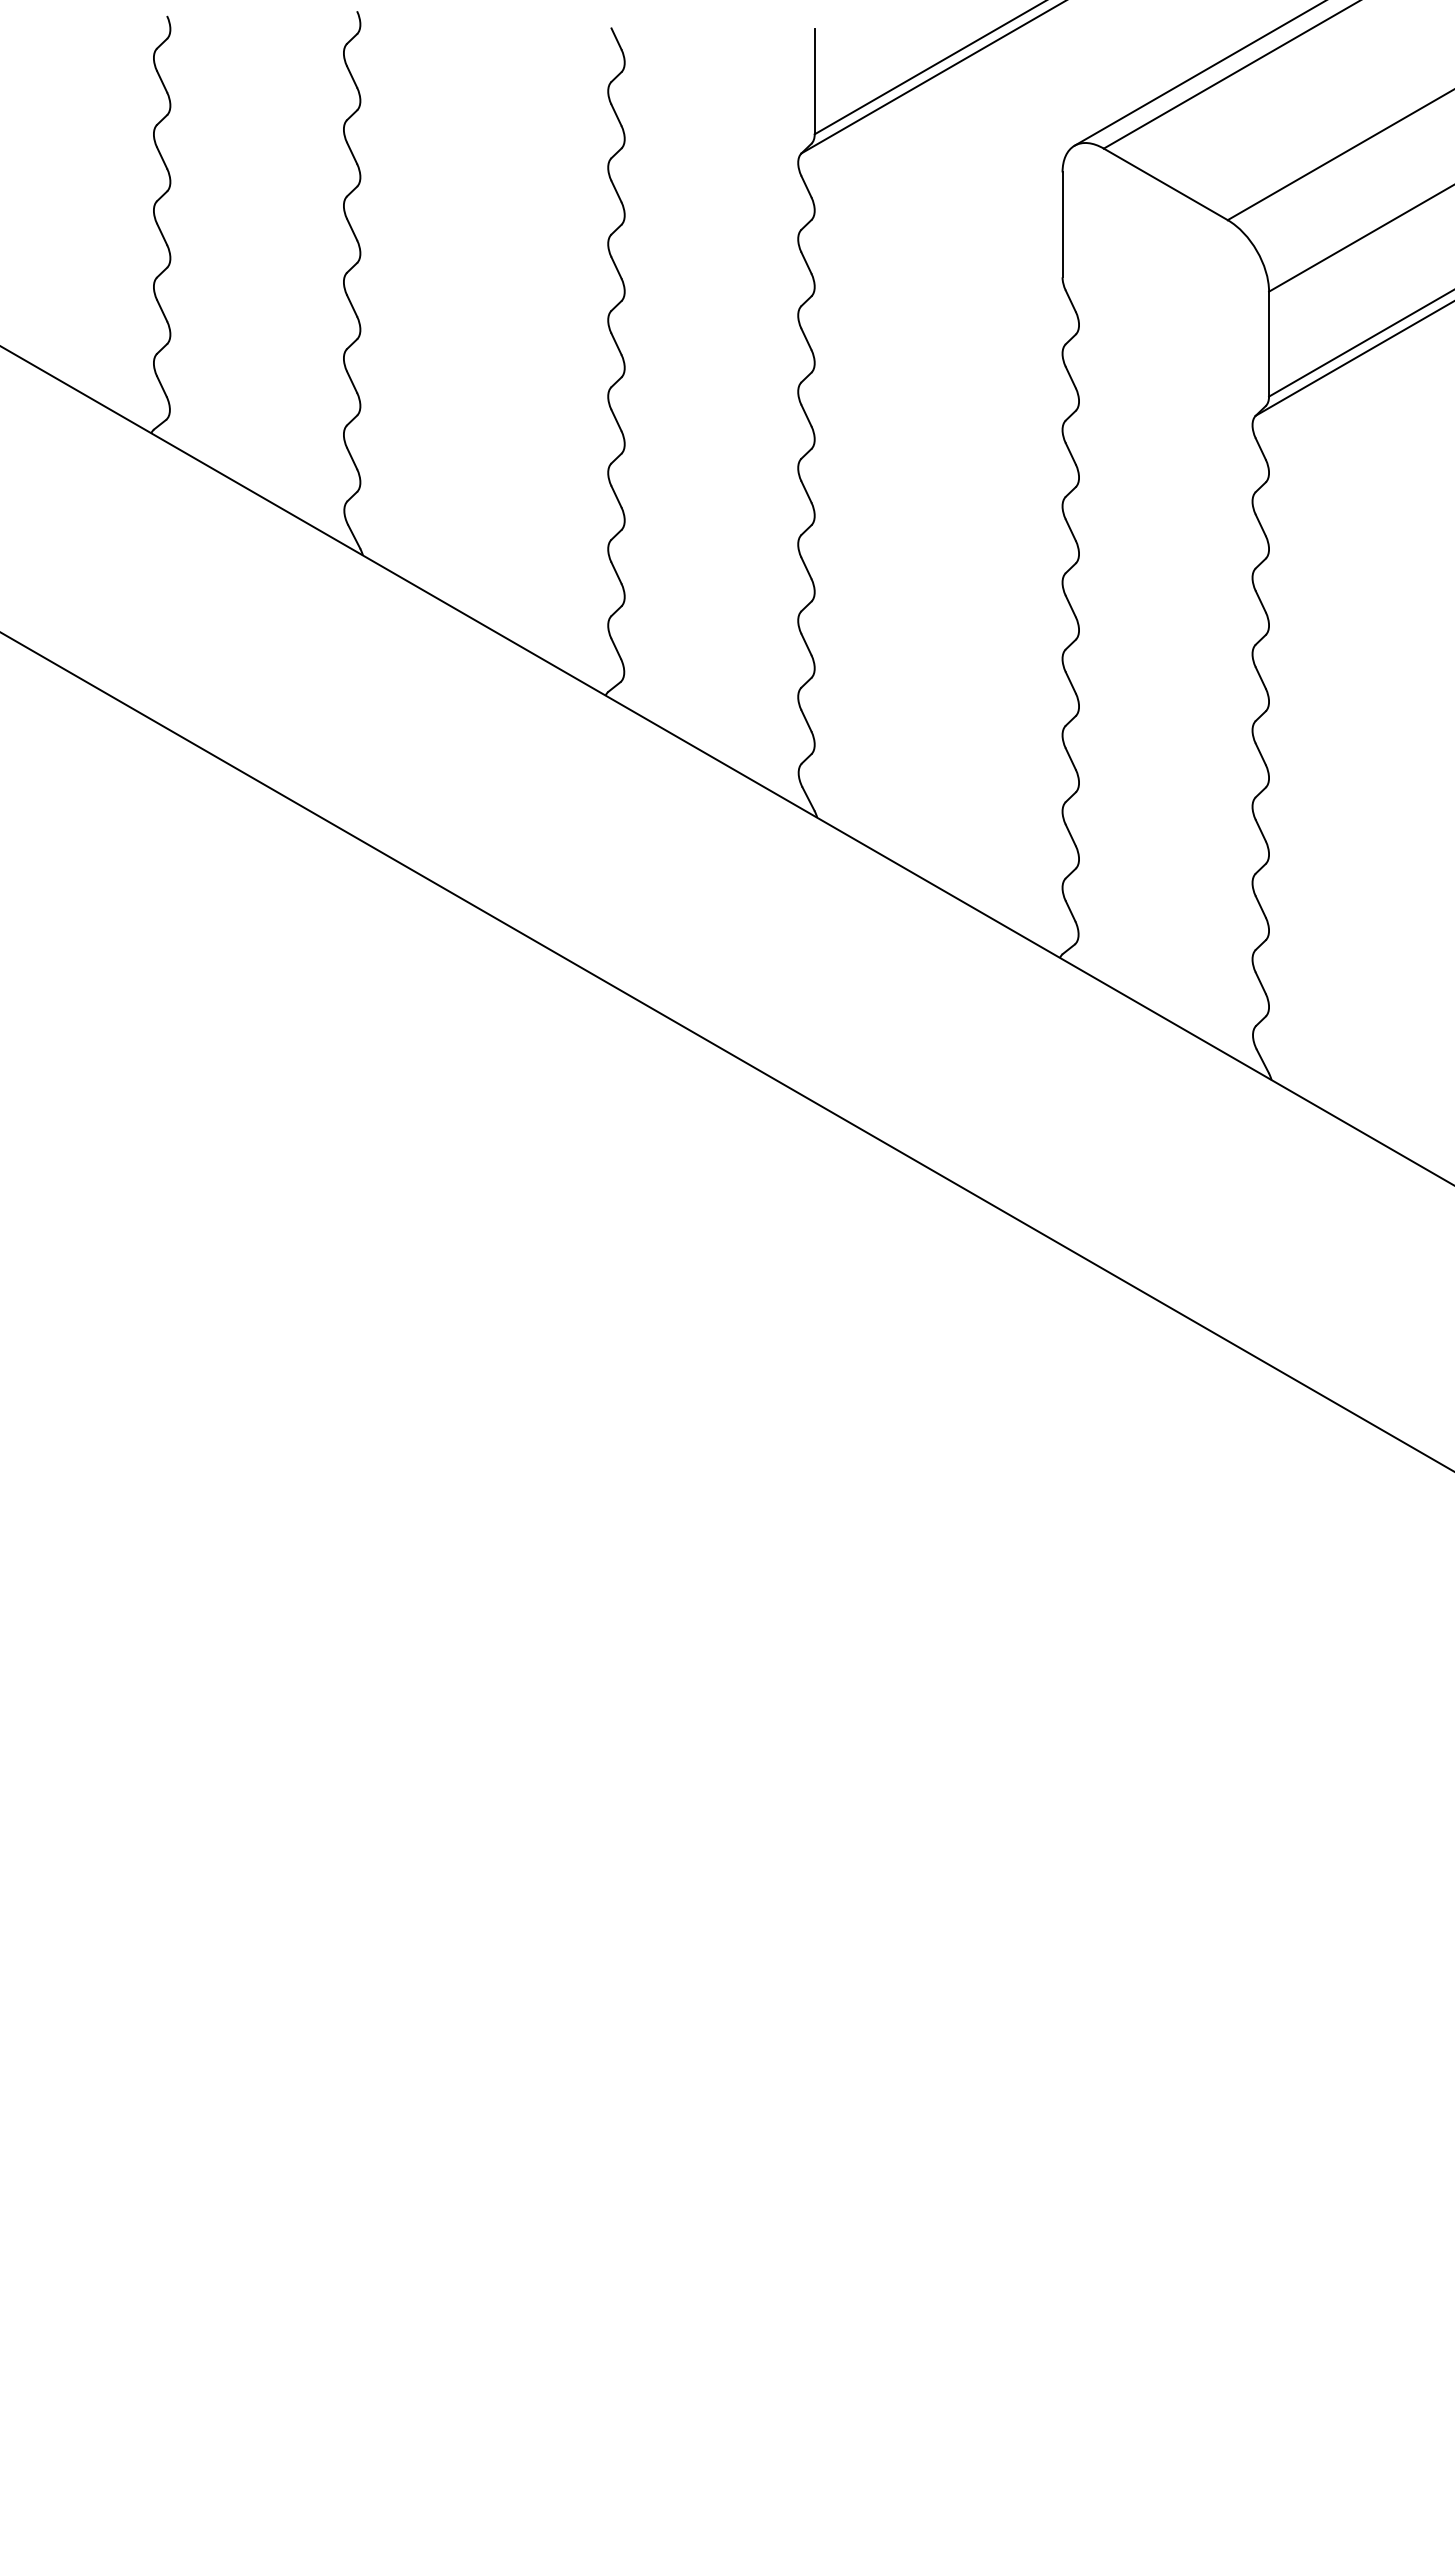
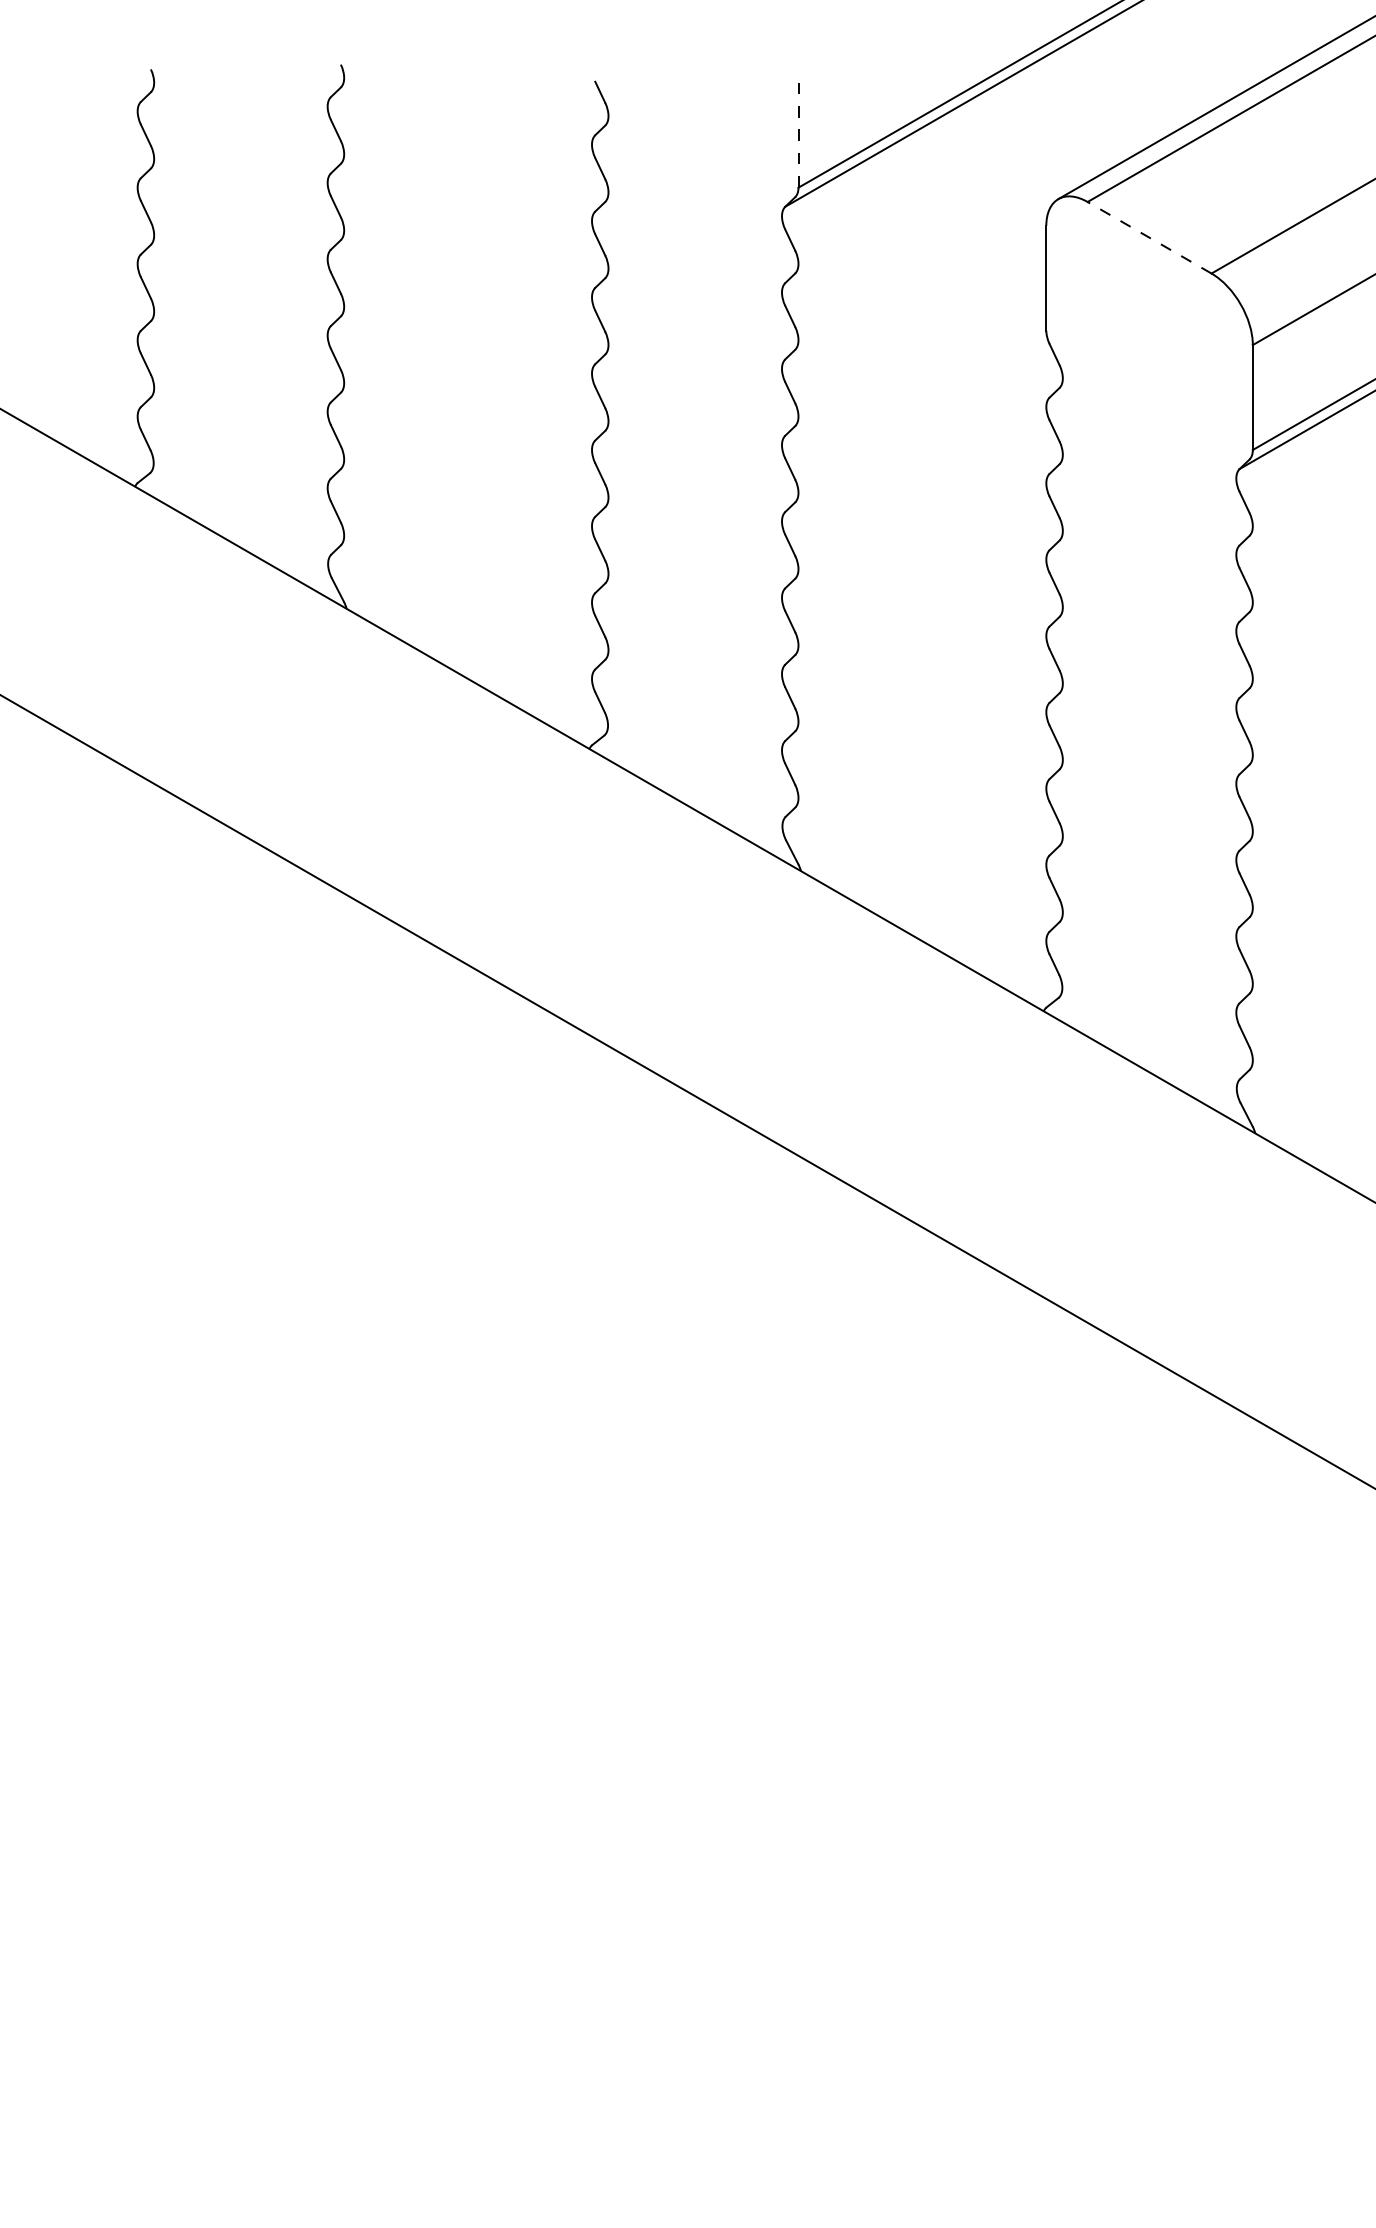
line: (814, 81) -> (798, 134), solid -> dashed
line: (1165, 184) -> (1149, 237), solid -> dashed

